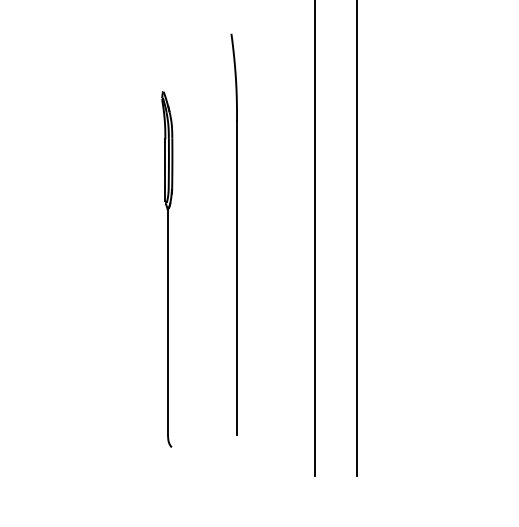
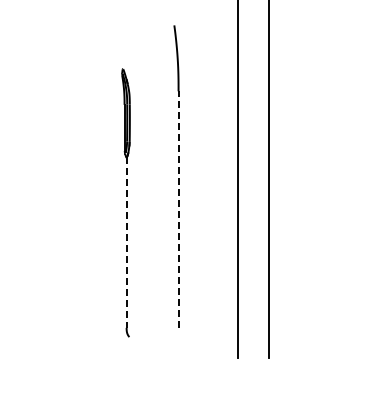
line: (236, 278) -> (178, 209), solid -> dashed
line: (167, 323) -> (126, 243), solid -> dashed

